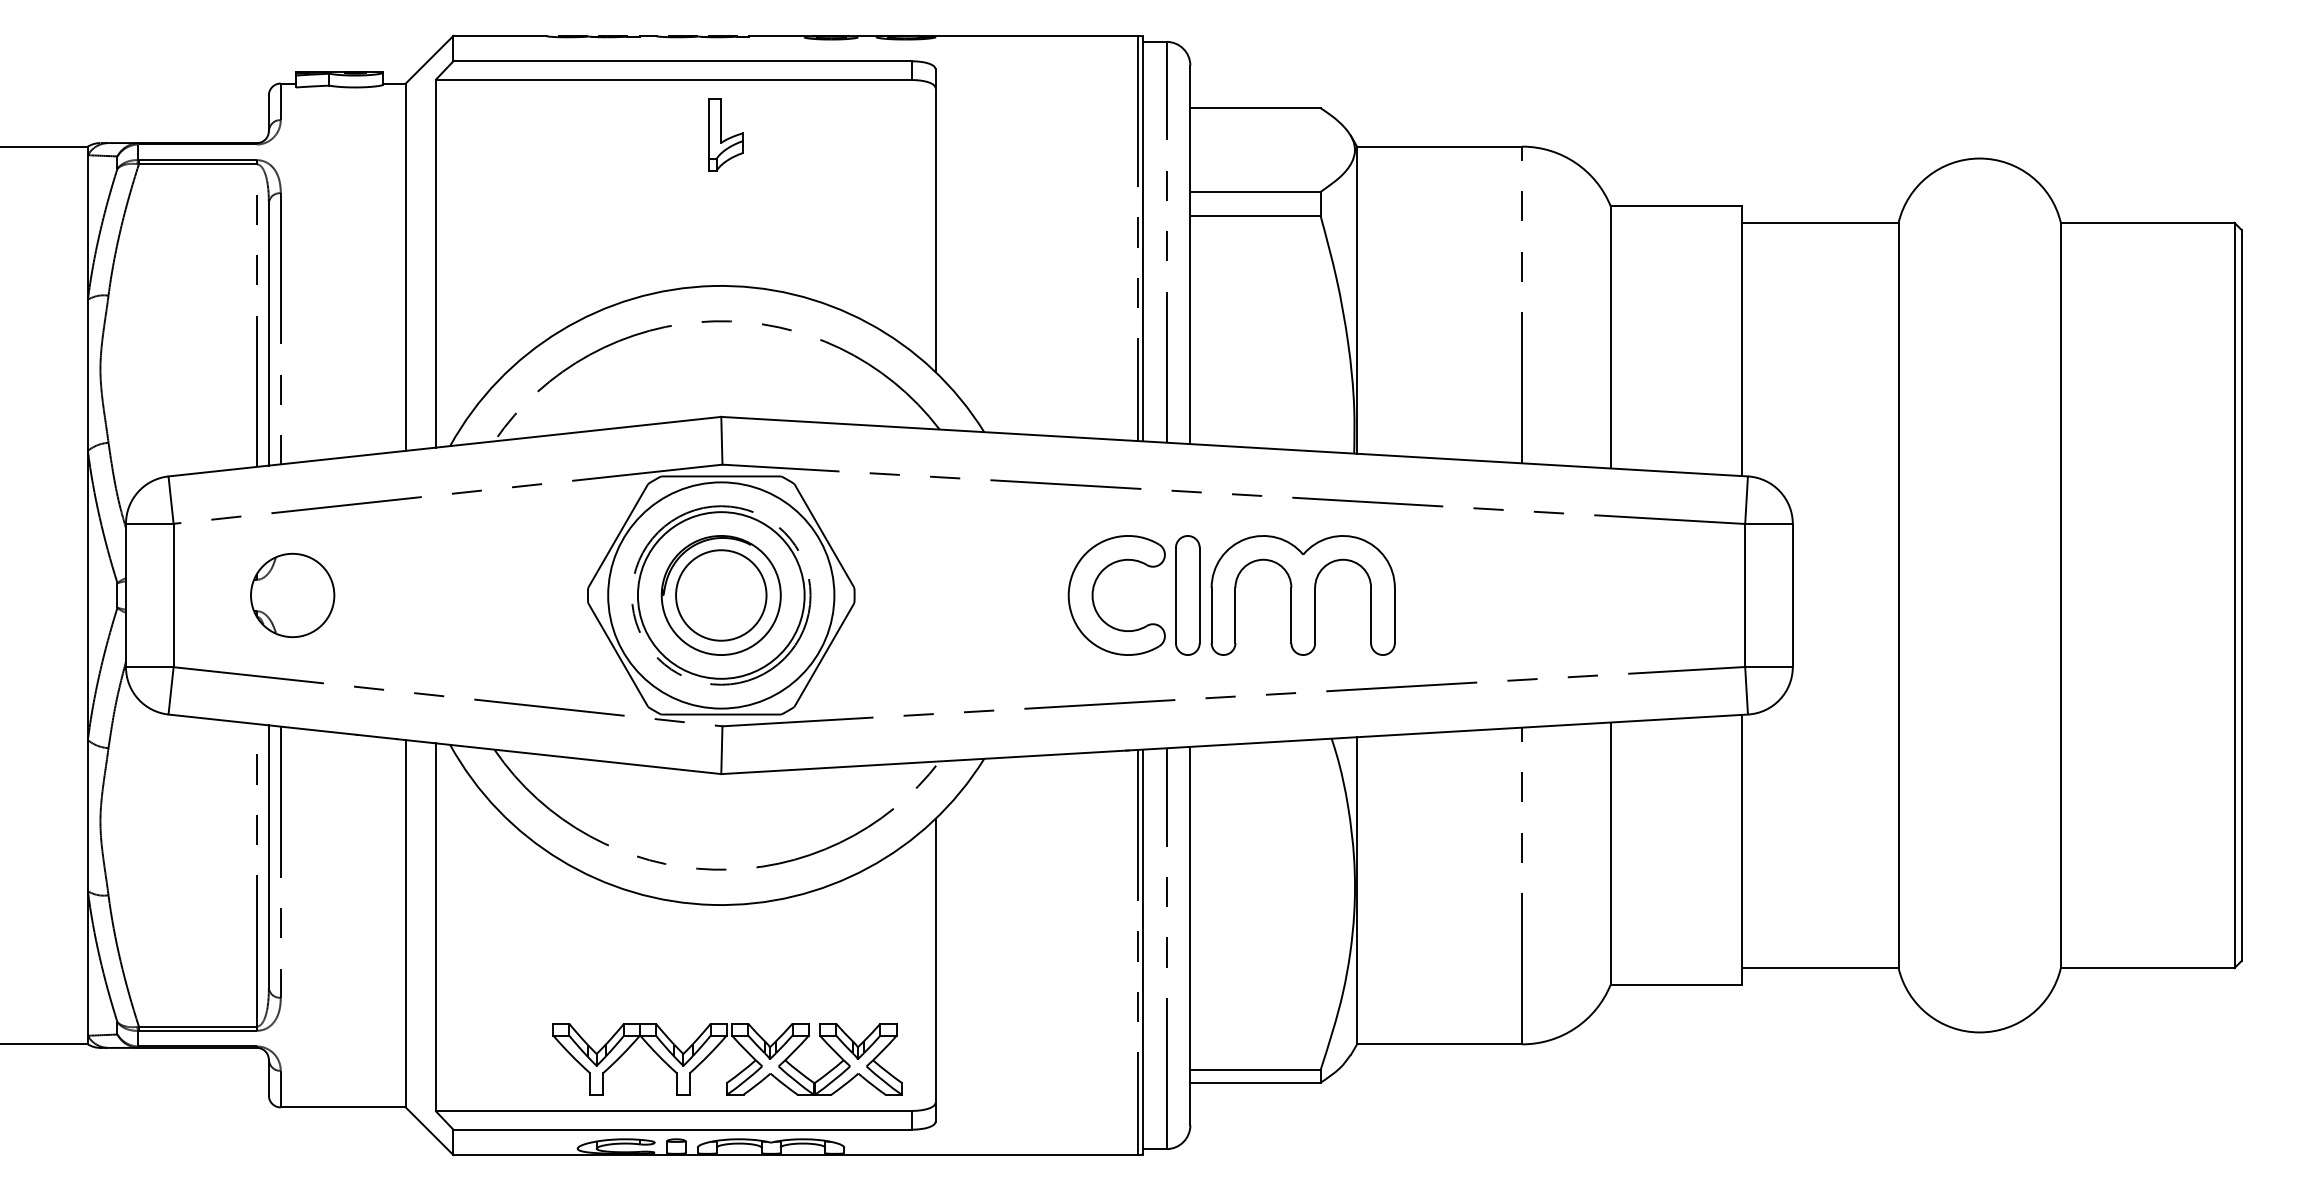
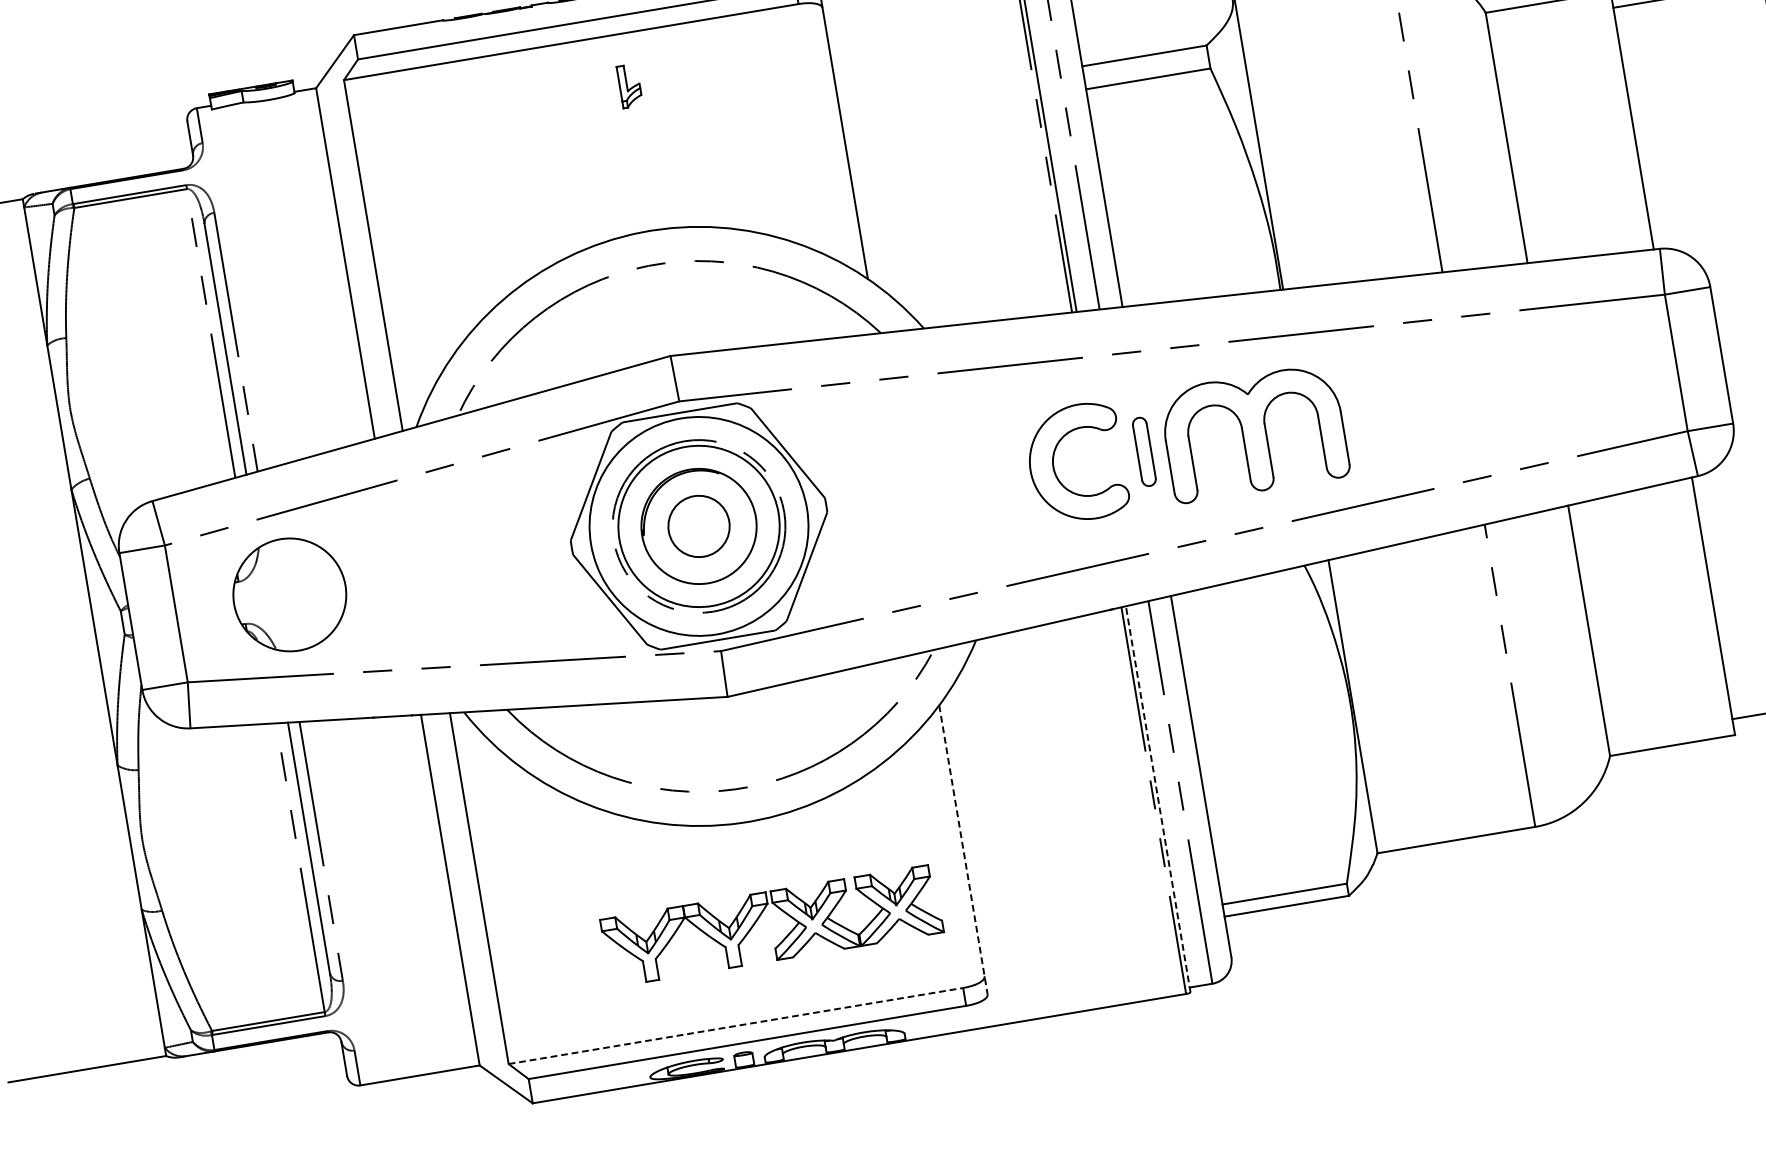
part: (725, 134) -> (629, 85), size x0.6
part: (292, 595) -> (289, 594), size x1.4
circle: (721, 595) -> (699, 526), size x0.7
part: (1187, 595) -> (1144, 452), size x0.6
line: (1142, 951) -> (1157, 798), solid -> dashed
line: (935, 970) -> (963, 850), solid -> dashed
part: (716, 1048) -> (759, 917), moved
line: (674, 1110) -> (736, 1025), solid -> dashed

